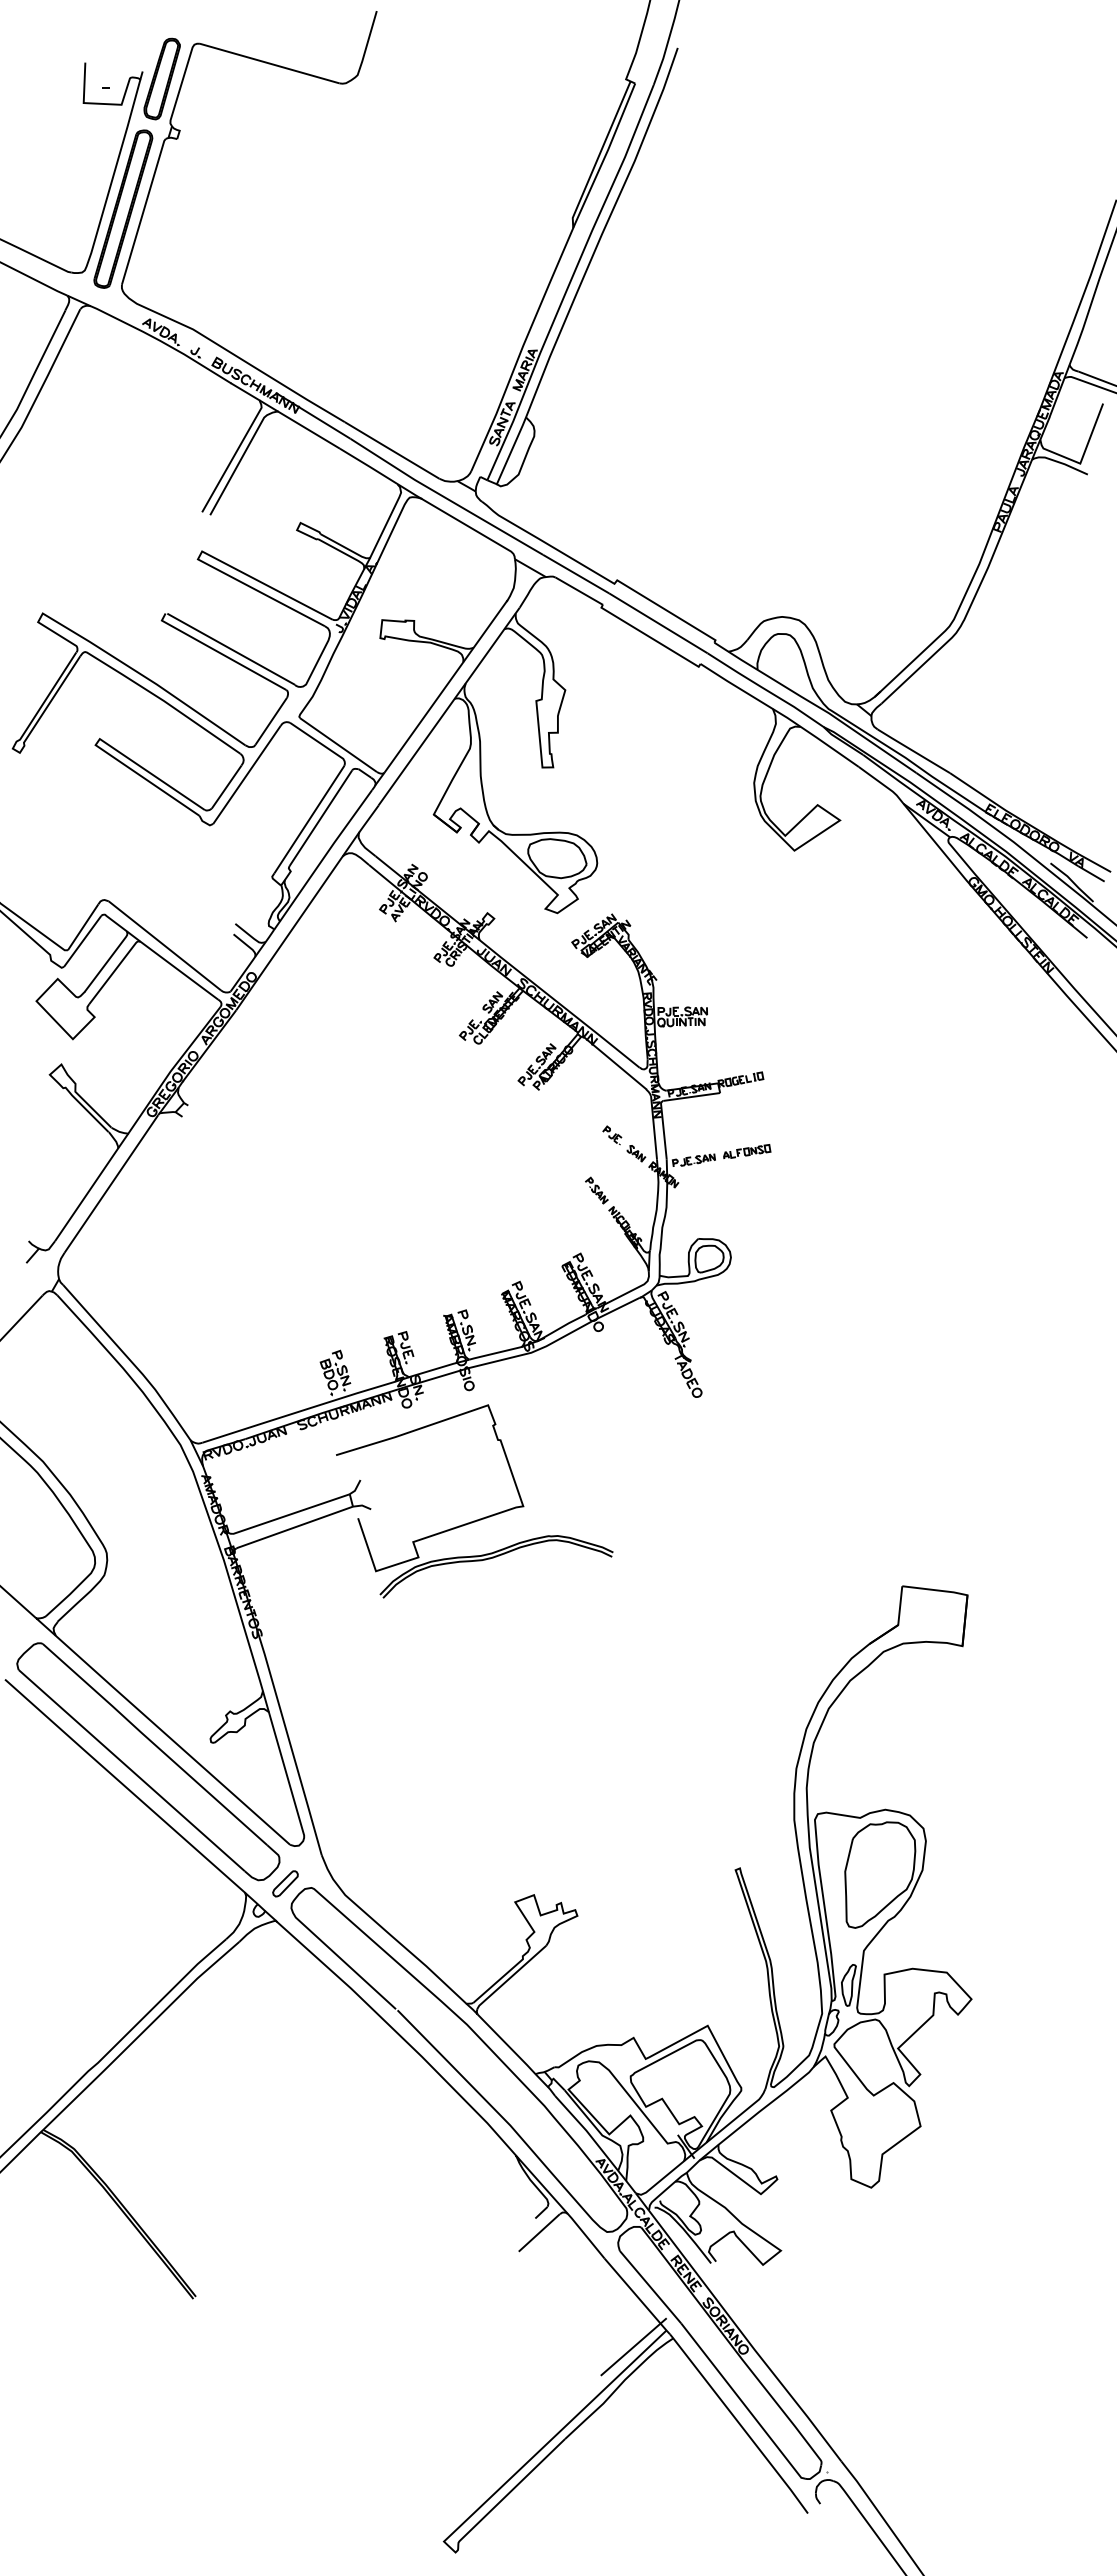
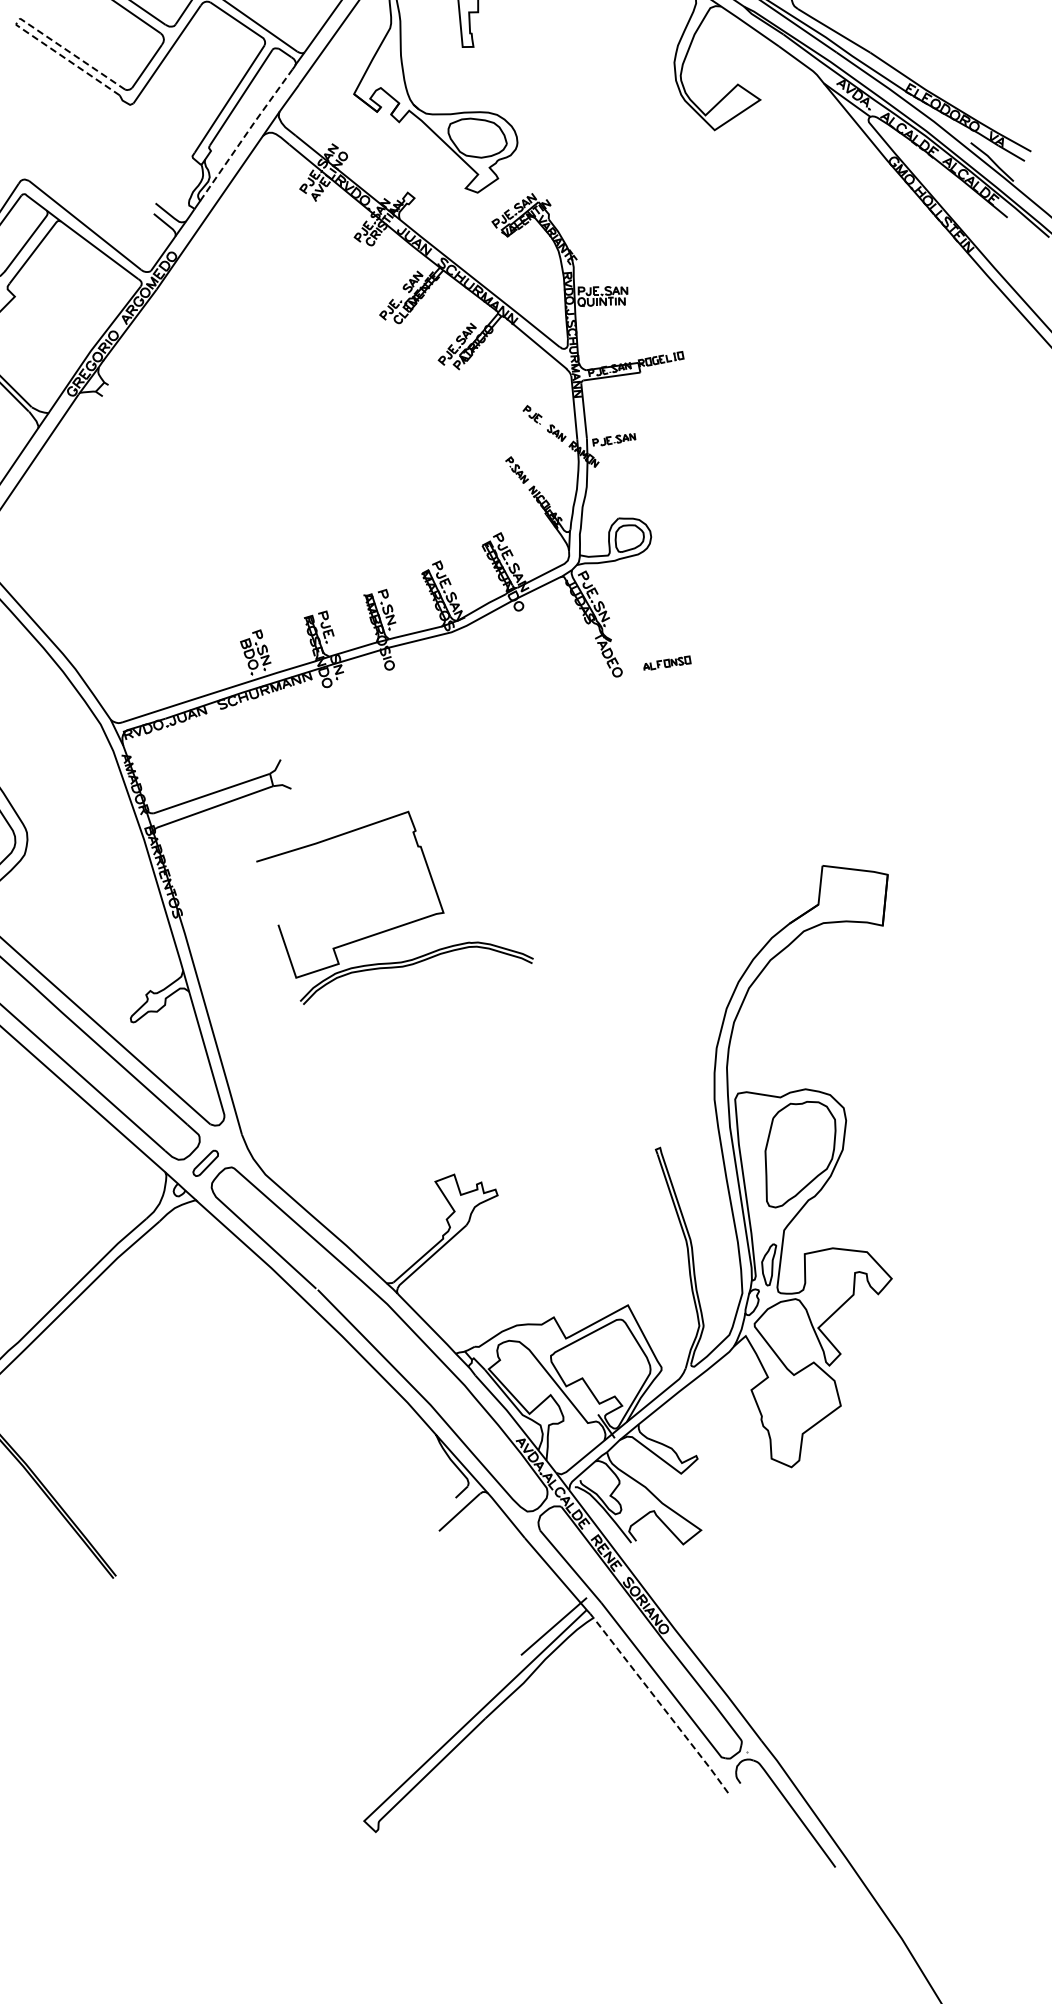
line: (98, 741) -> (18, 21), solid -> dashed
line: (325, 855) -> (245, 135), solid -> dashed
part: (747, 1151) -> (667, 663), moved
part: (479, 1518) -> (399, 925), moved
line: (739, 2423) -> (659, 1703), solid -> dashed

